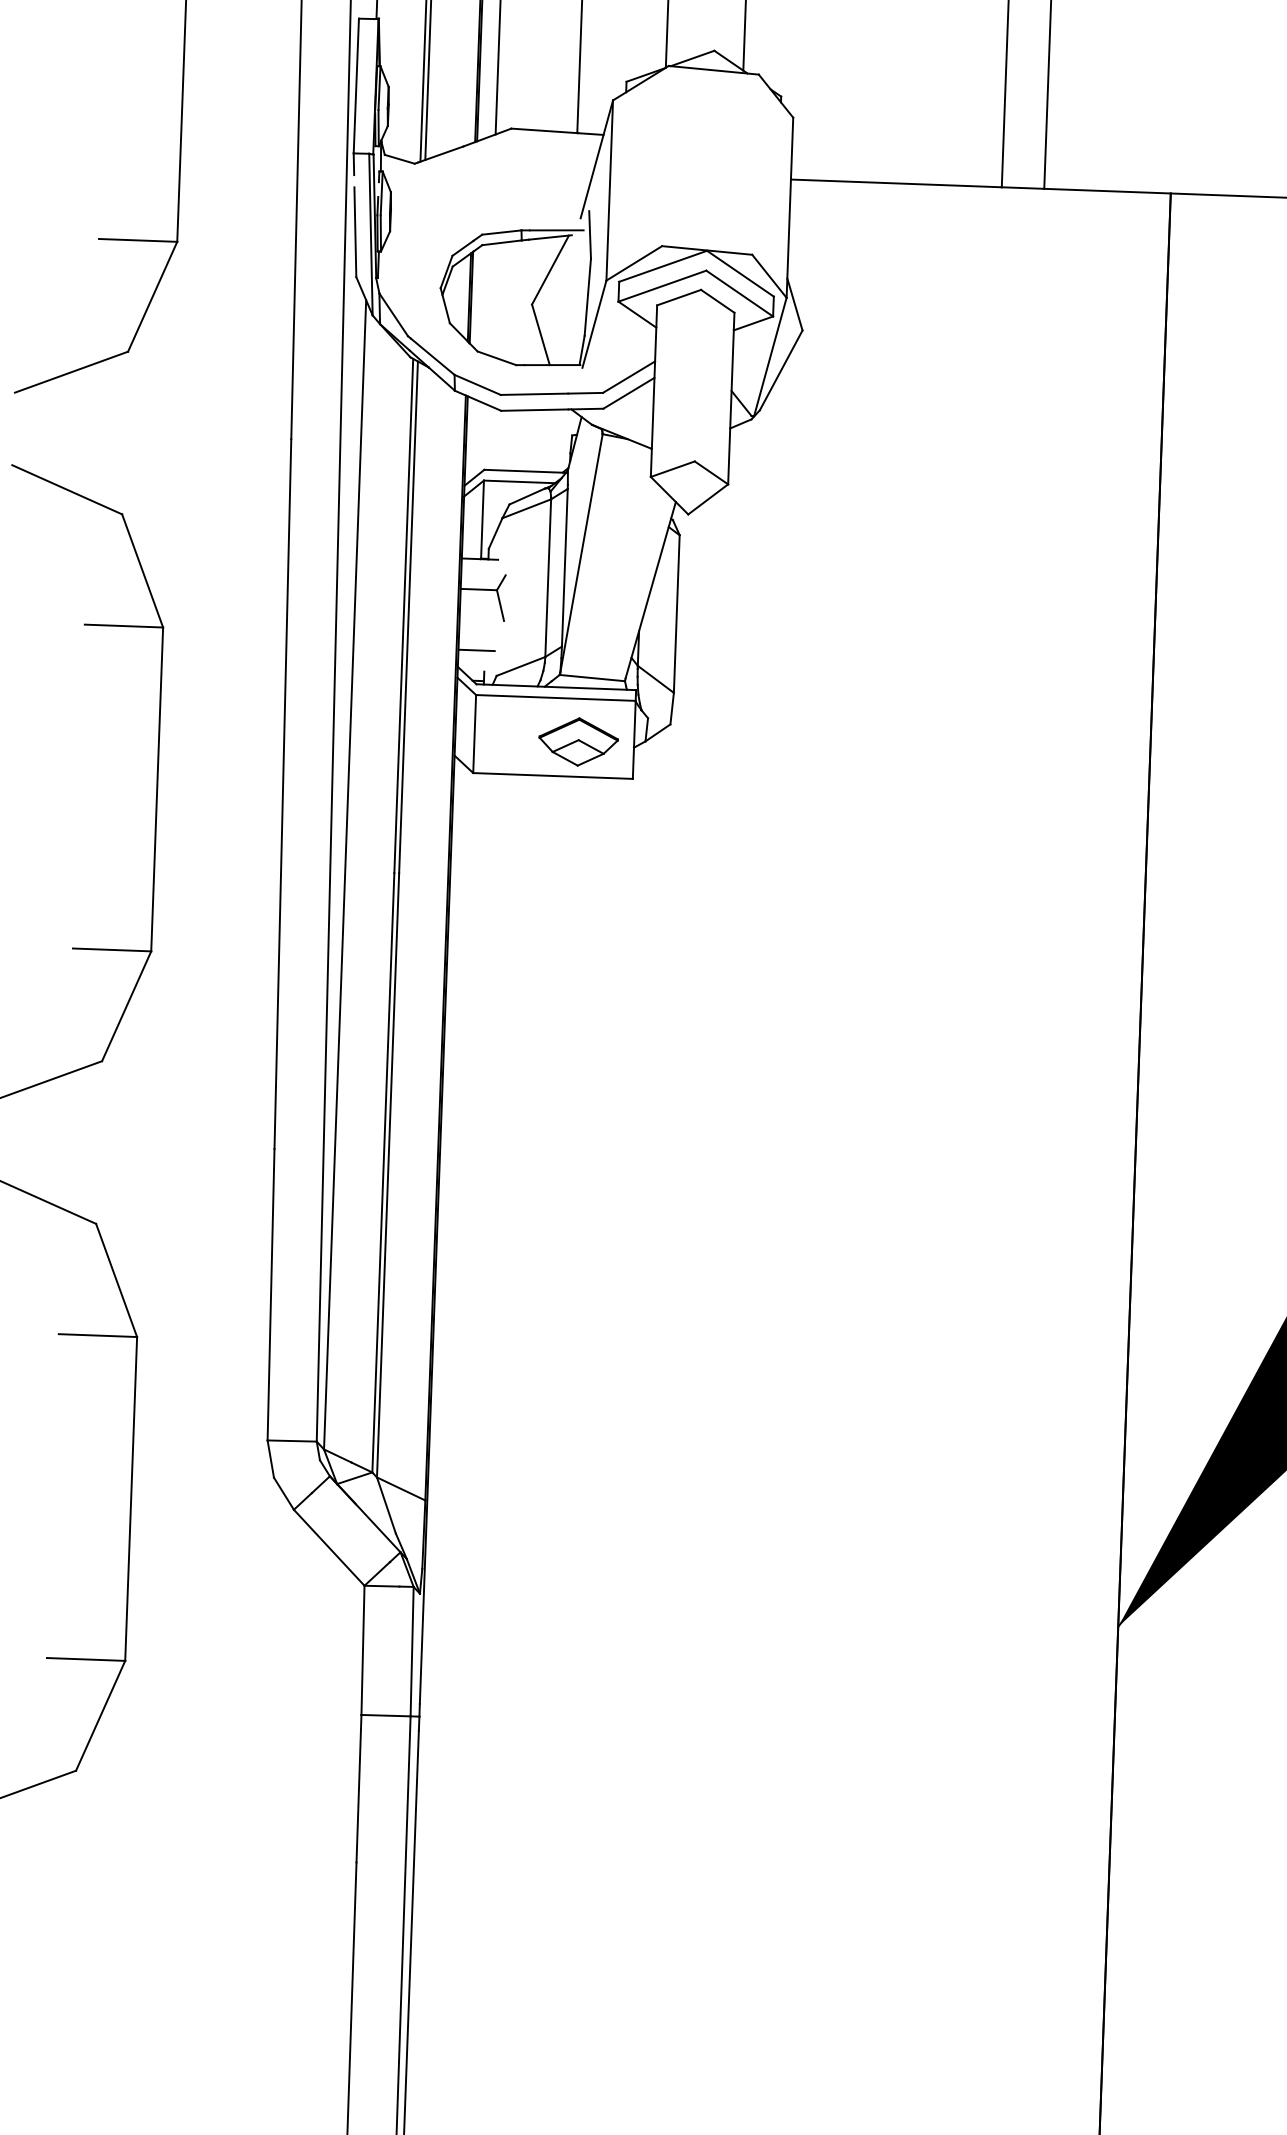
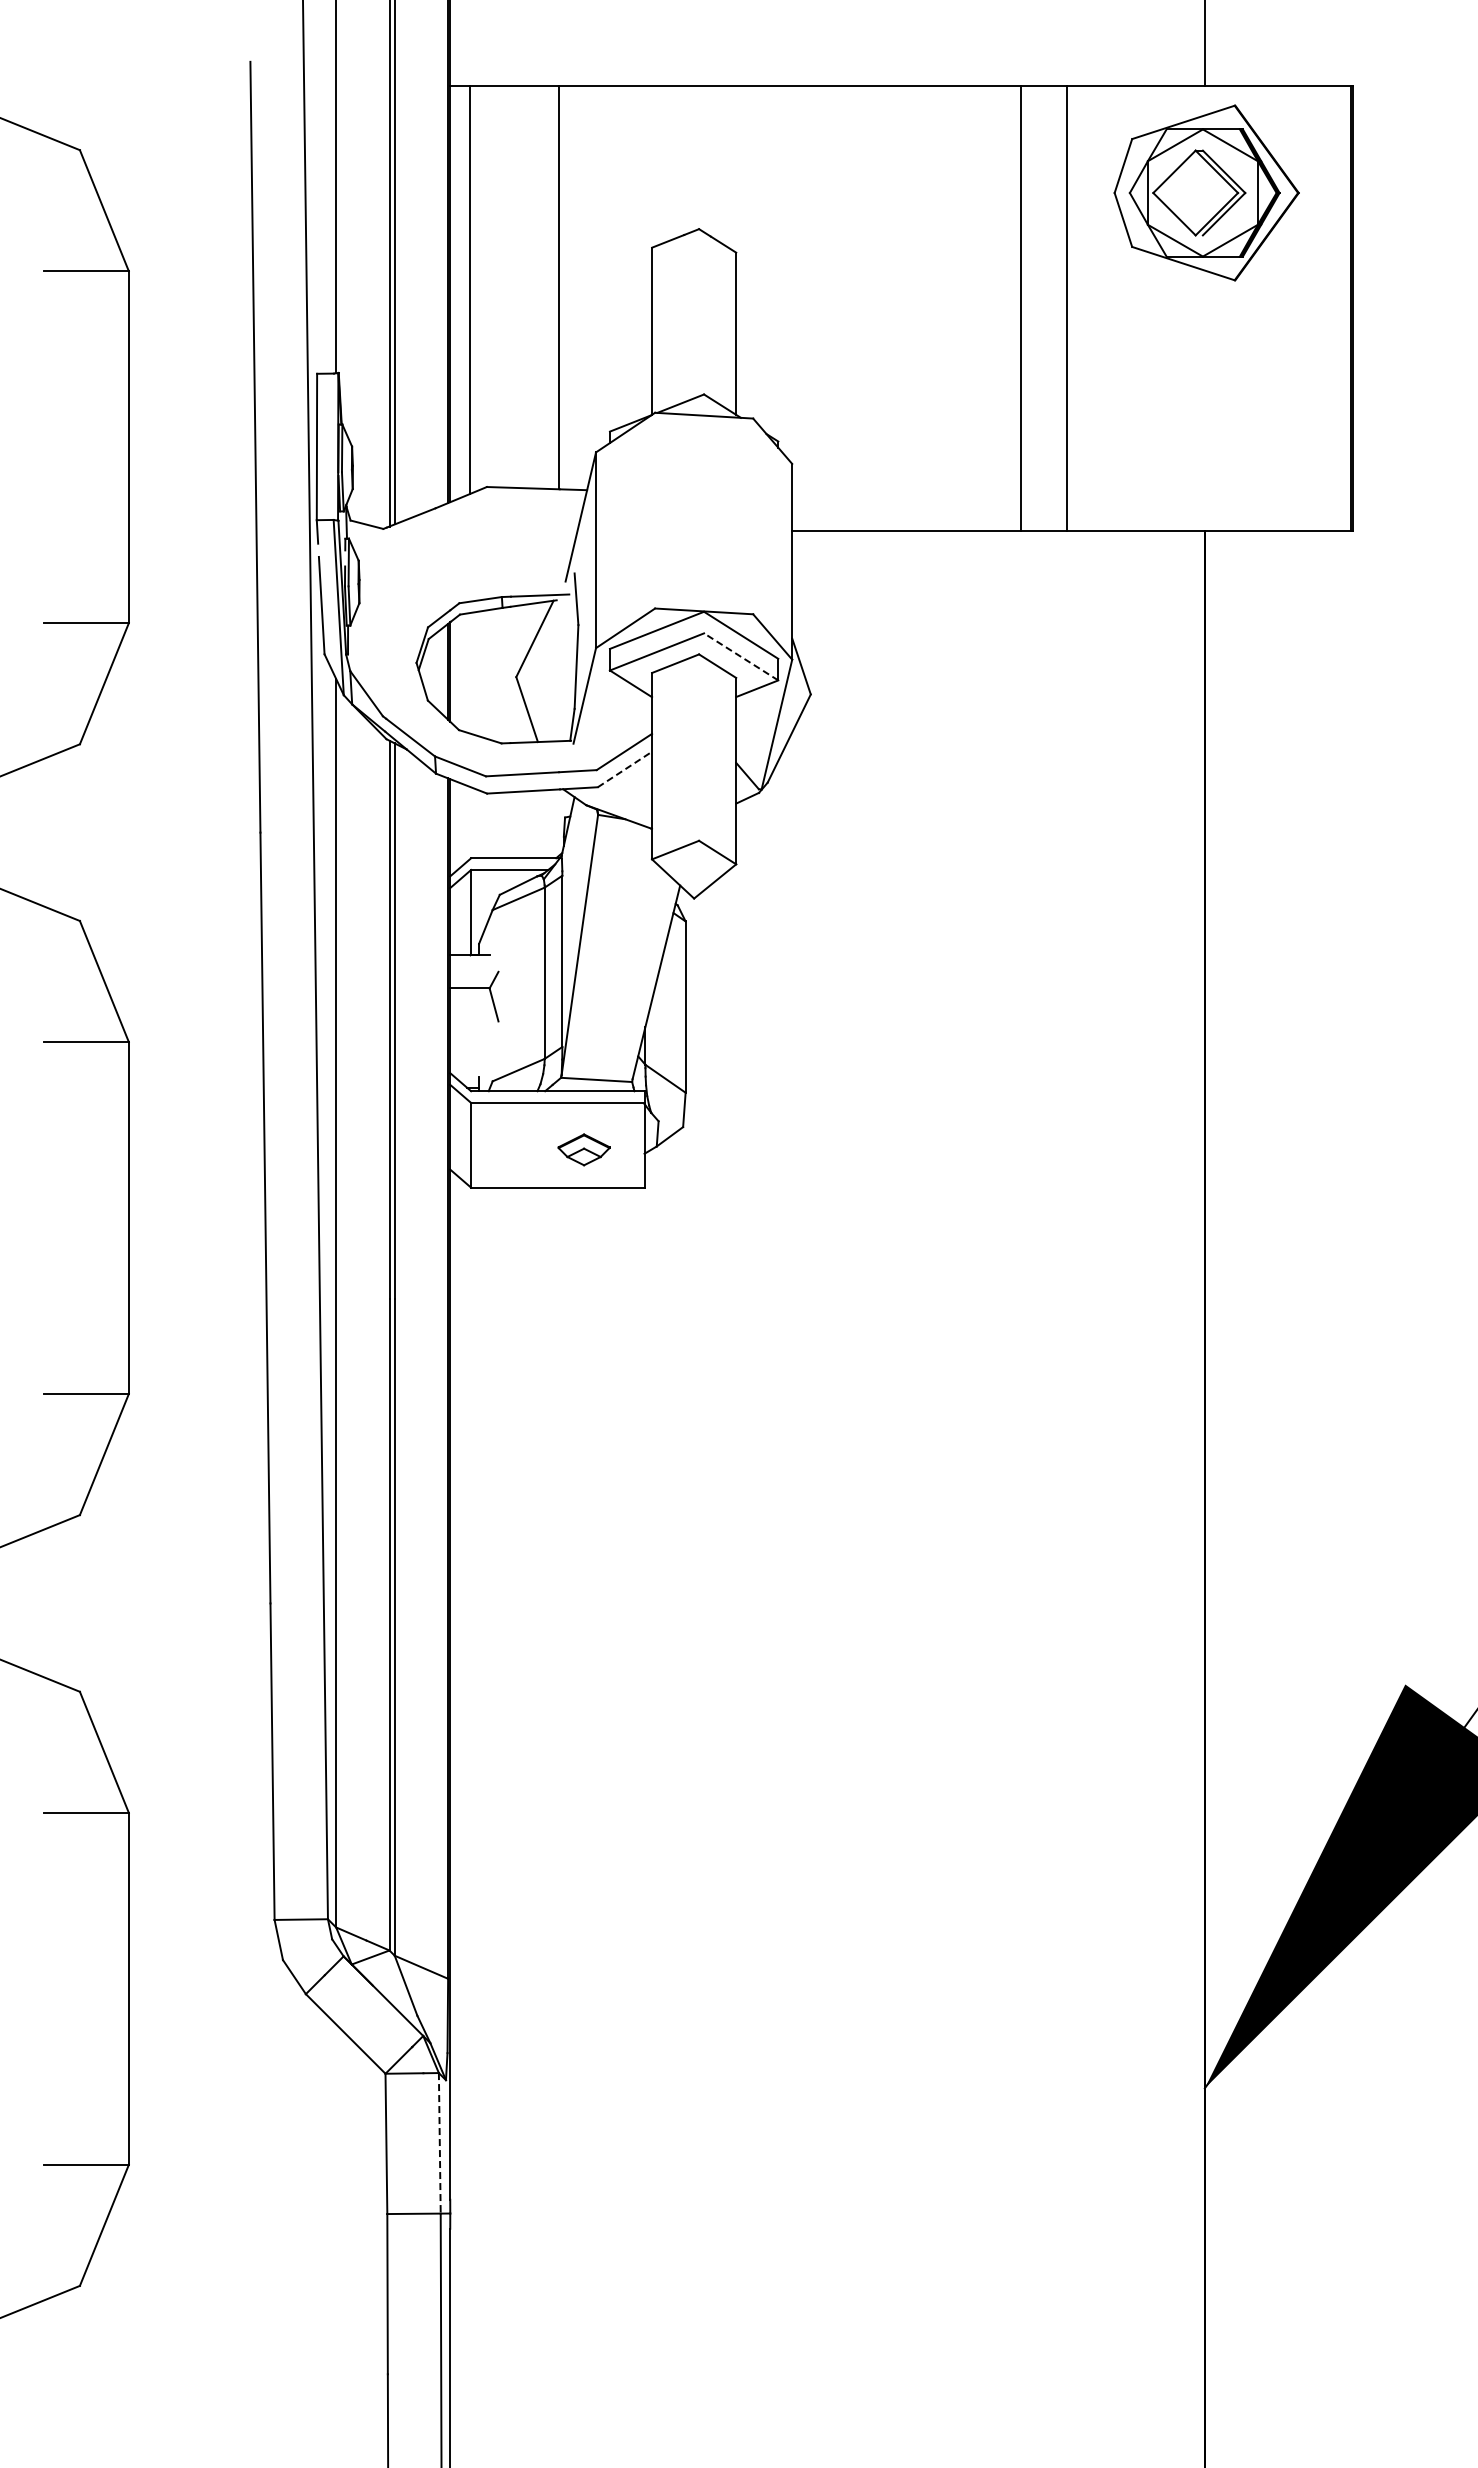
line: (740, 293) -> (741, 656), solid -> dashed
line: (629, 393) -> (625, 769), solid -> dashed
line: (476, 650) -> (469, 1054), removed
part: (577, 741) -> (583, 1149), size x0.6
line: (411, 1651) -> (439, 2143), solid -> dashed

